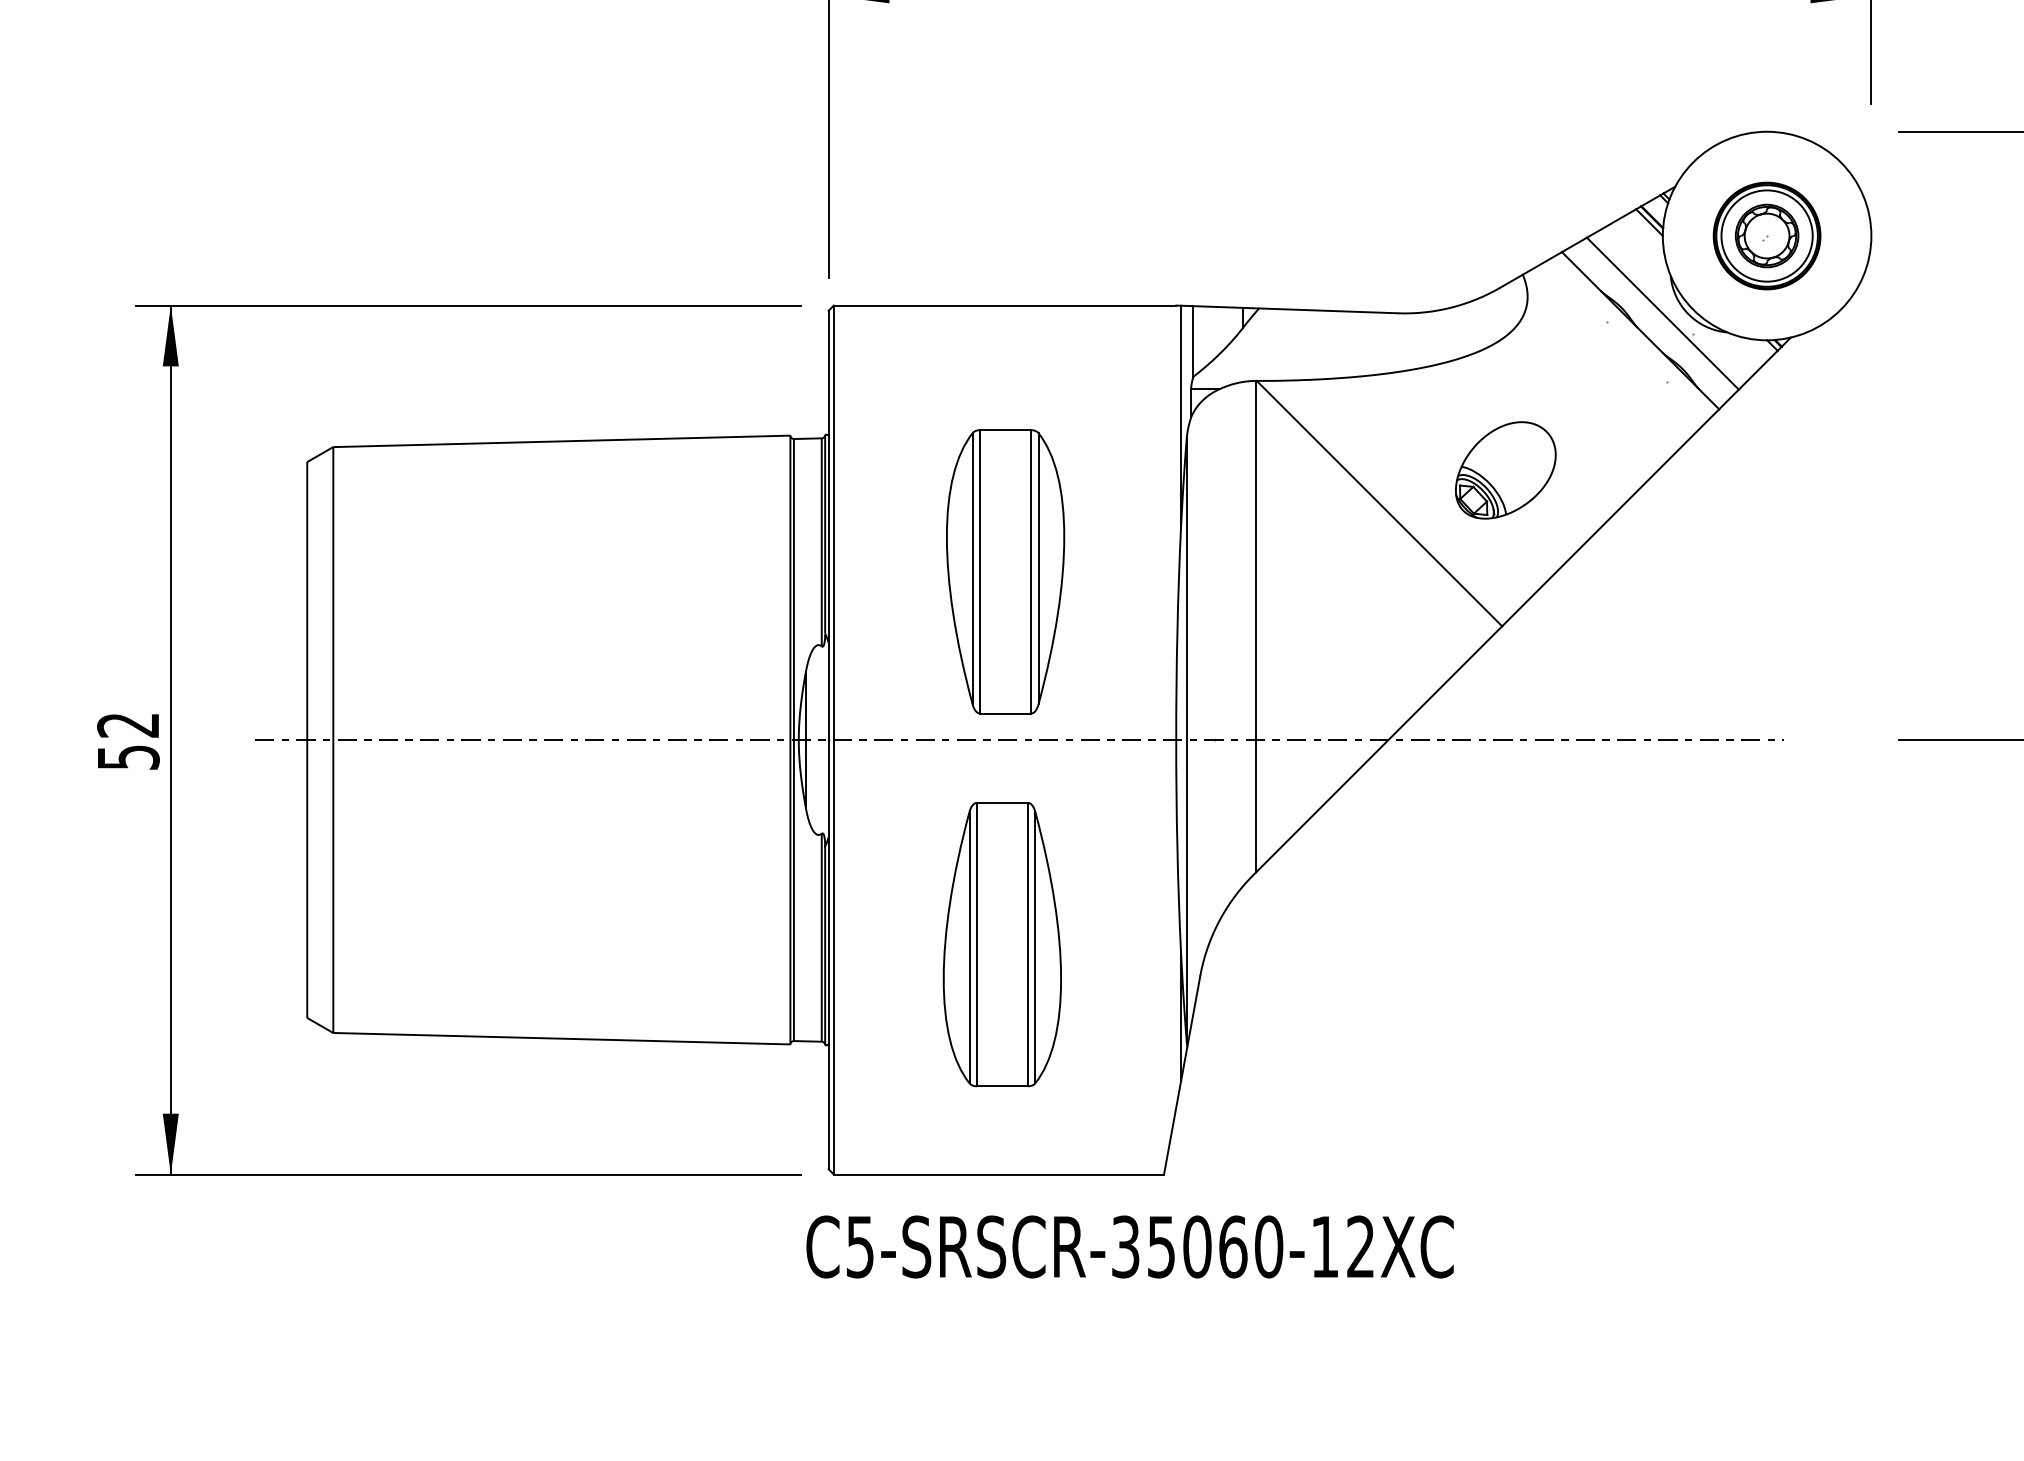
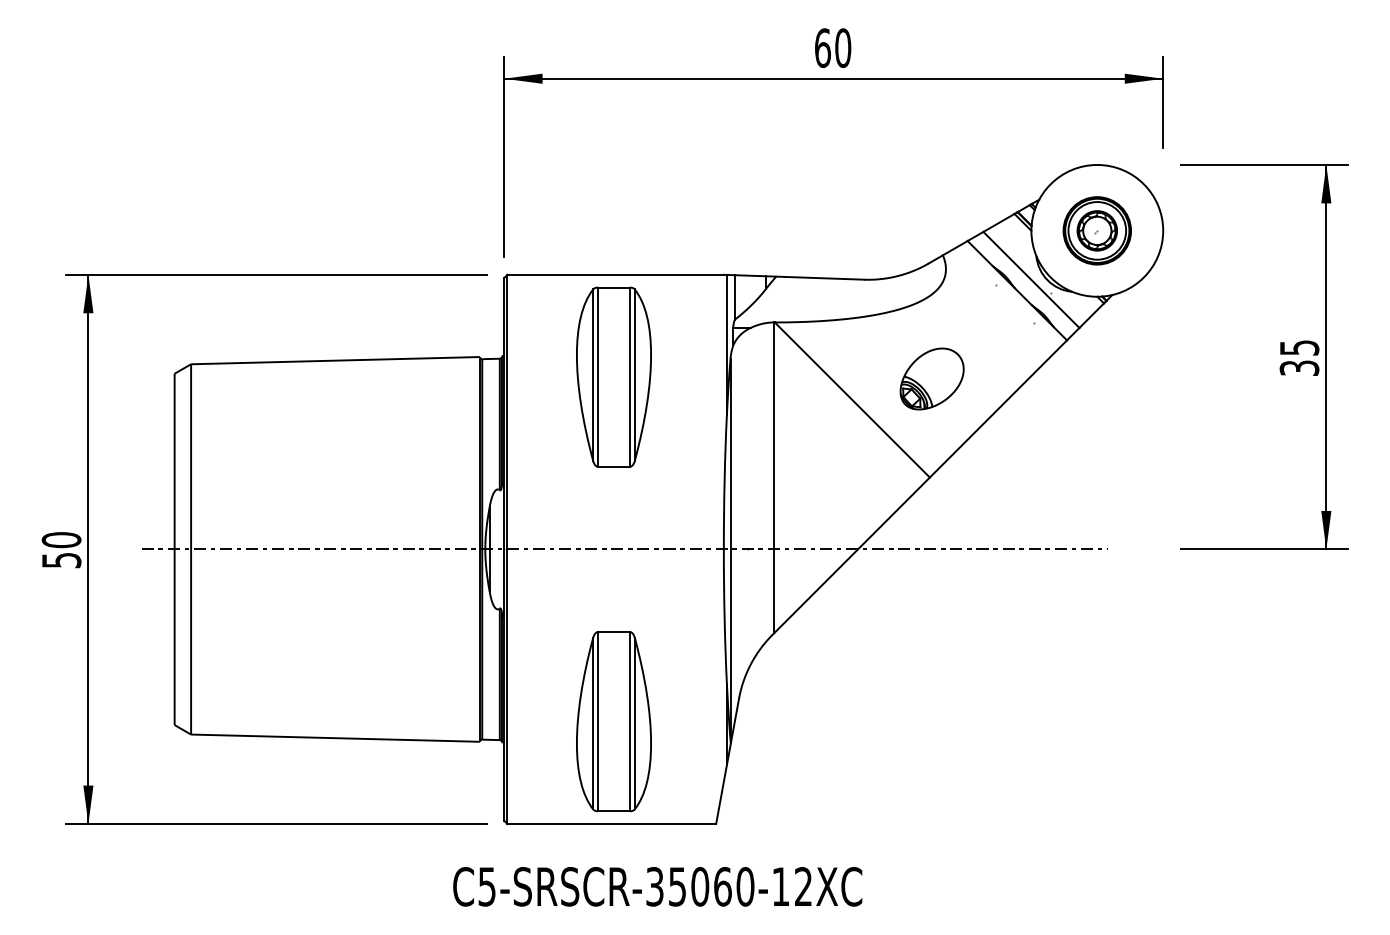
part: (1004, 570) -> (613, 376), moved
text: (128, 725) -> (61, 540), 52 -> 50
part: (1001, 944) -> (613, 721), moved
text: (1129, 1246) -> (657, 886), moved

